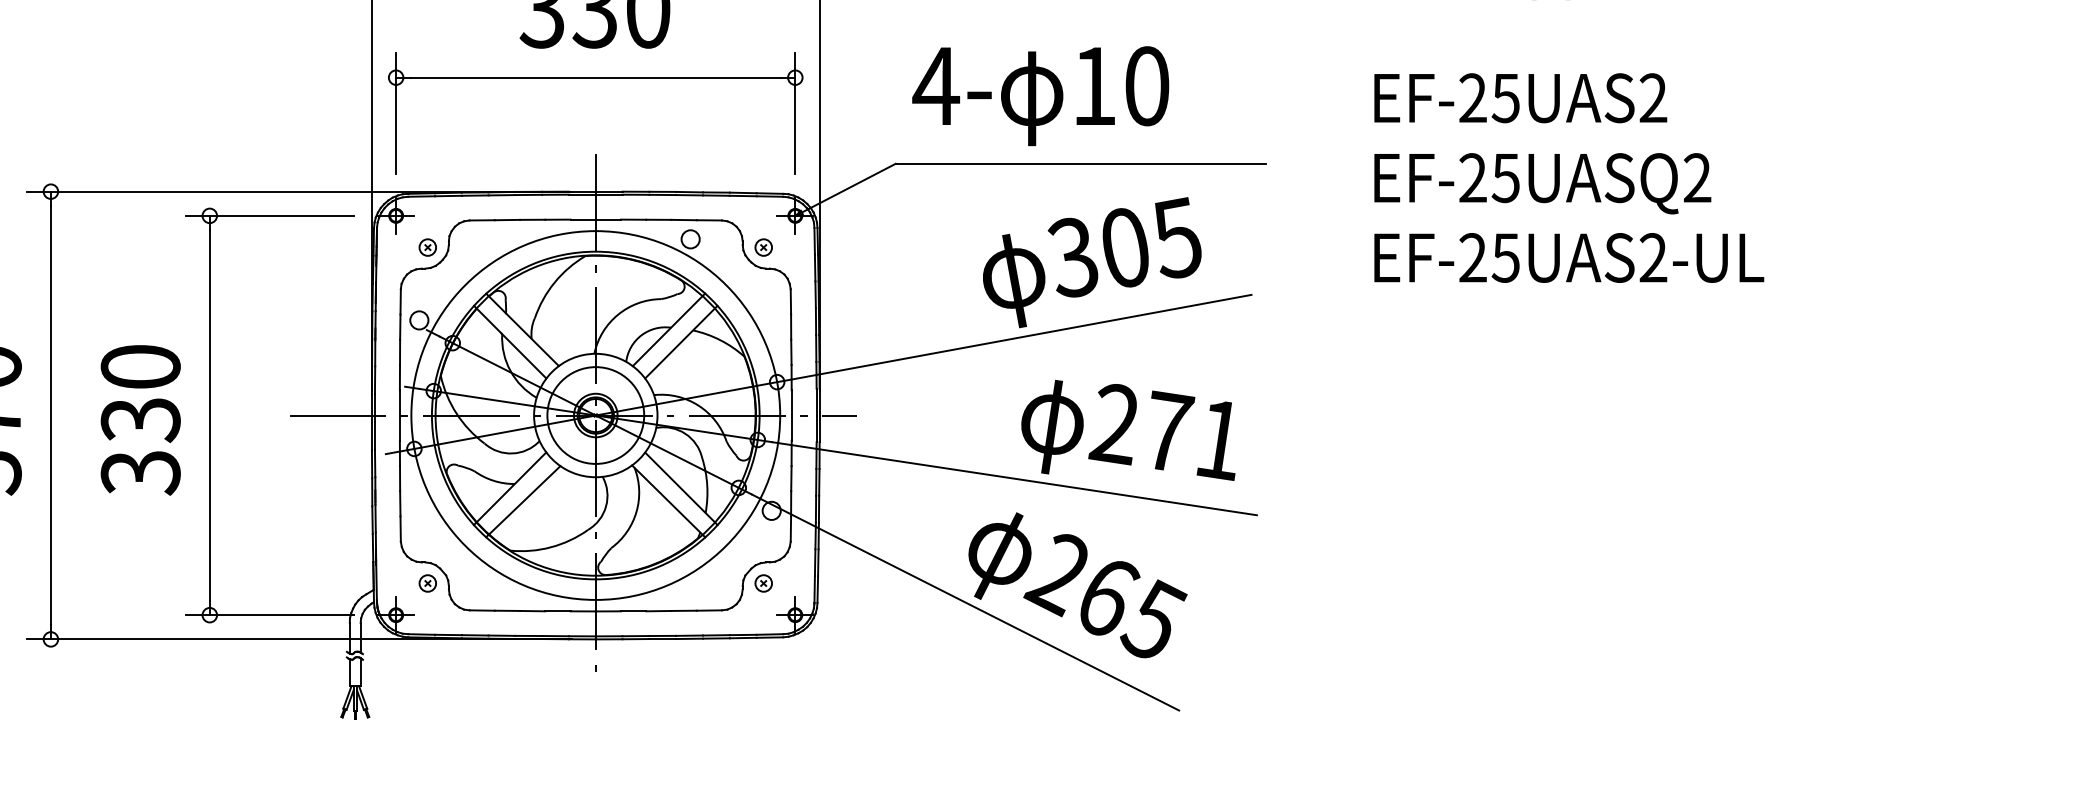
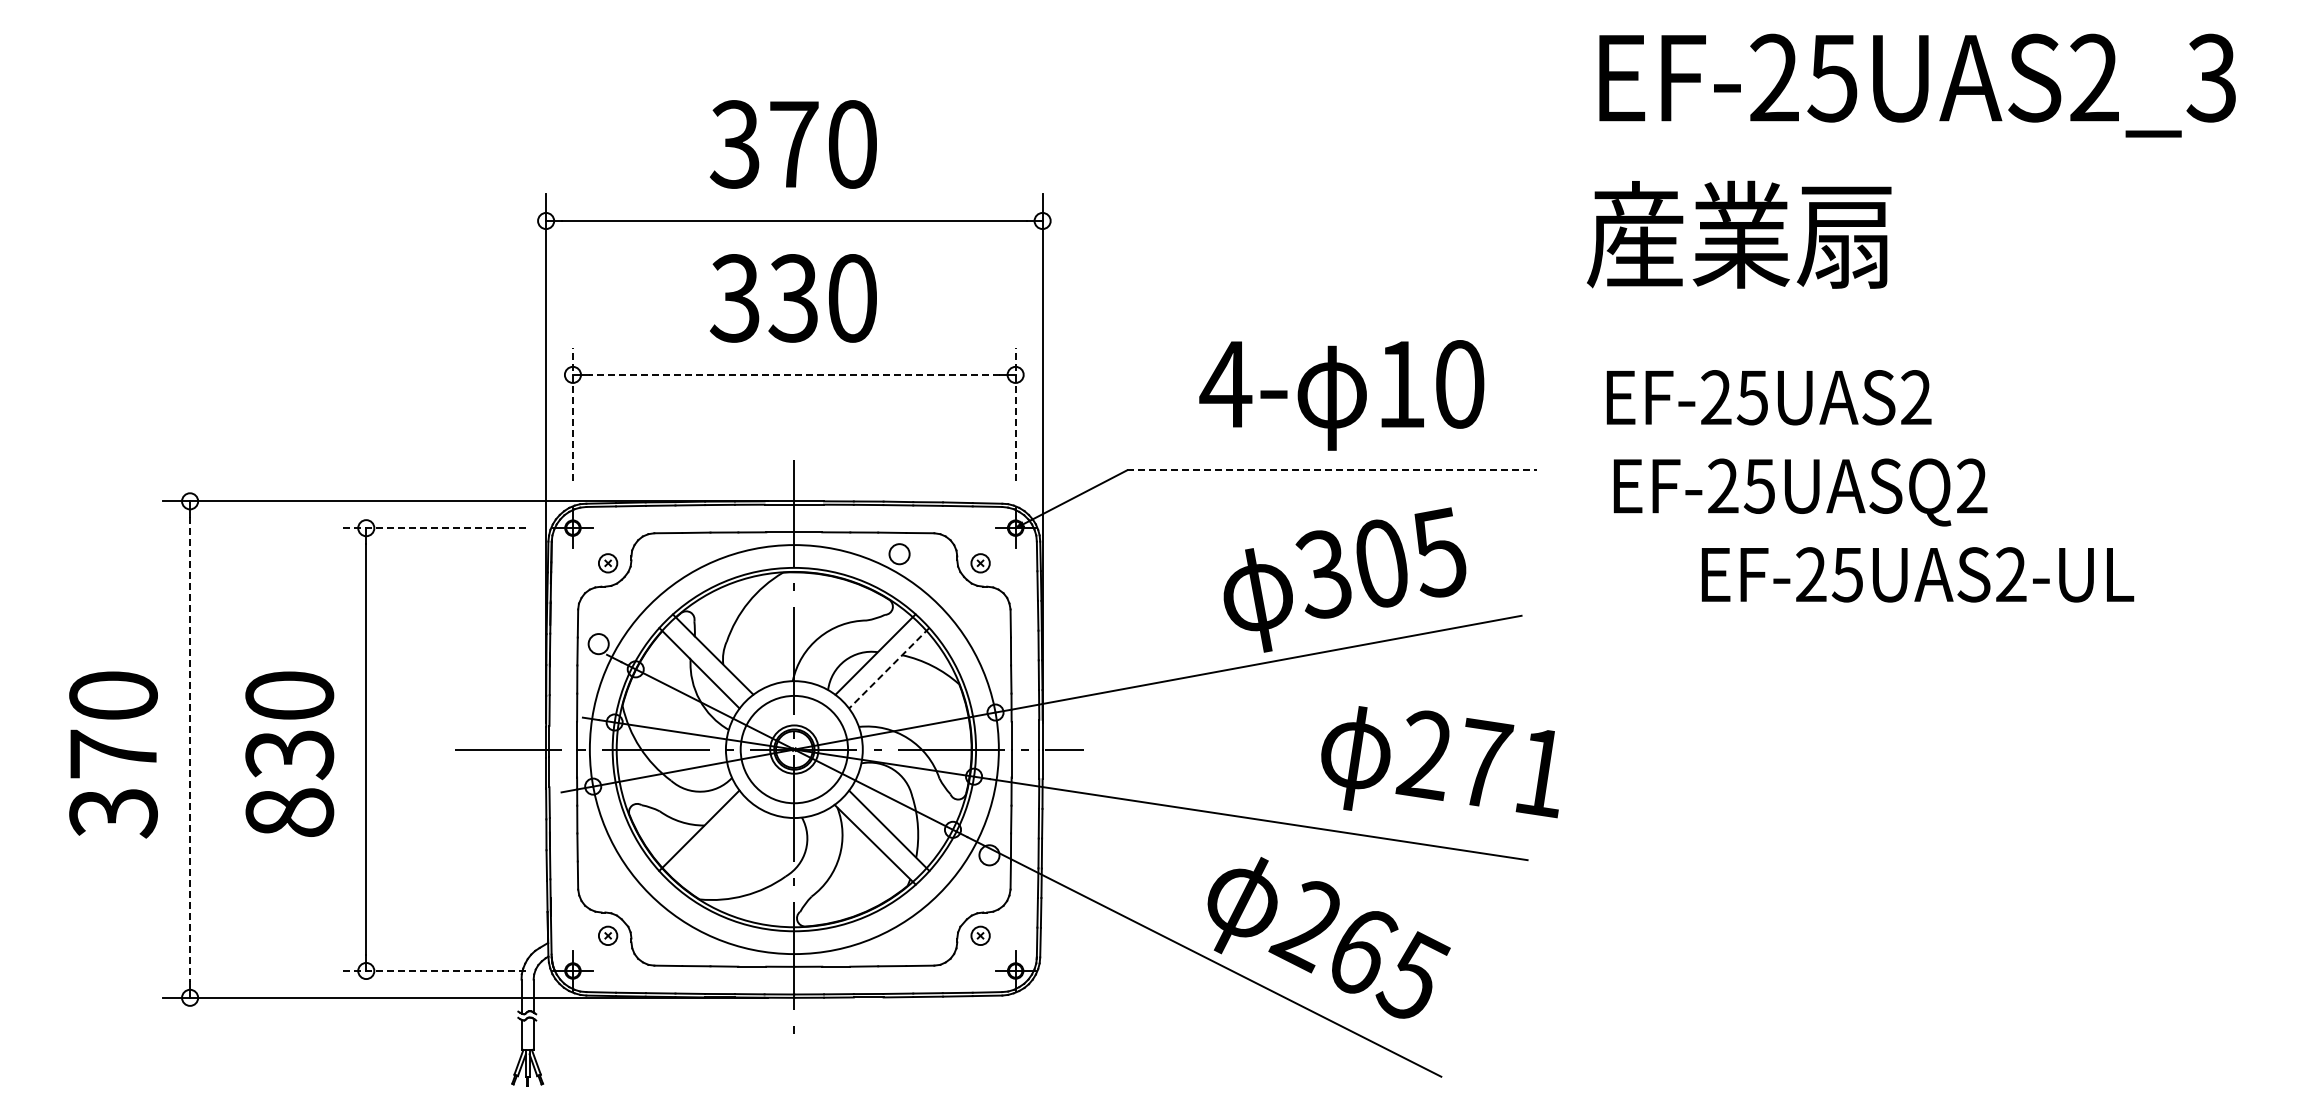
line: (595, 77) -> (793, 374), solid -> dashed
text: (1040, 96) -> (1341, 395), moved
text: (1520, 98) -> (1768, 397), moved
line: (395, 113) -> (572, 414), solid -> dashed
line: (795, 113) -> (1015, 414), solid -> dashed
line: (1081, 163) -> (1332, 470), solid -> dashed
text: (1542, 183) -> (1800, 492), moved
line: (269, 216) -> (432, 528), solid -> dashed
text: (1568, 257) -> (1917, 574), moved
line: (681, 342) -> (889, 668), solid -> dashed
line: (51, 416) -> (190, 750), solid -> dashed
text: (1127, 430) -> (1439, 762), moved
text: (140, 473) -> (289, 813), 330 -> 830
line: (522, 501) -> (713, 844), removed
line: (269, 615) -> (432, 971), solid -> dashed

